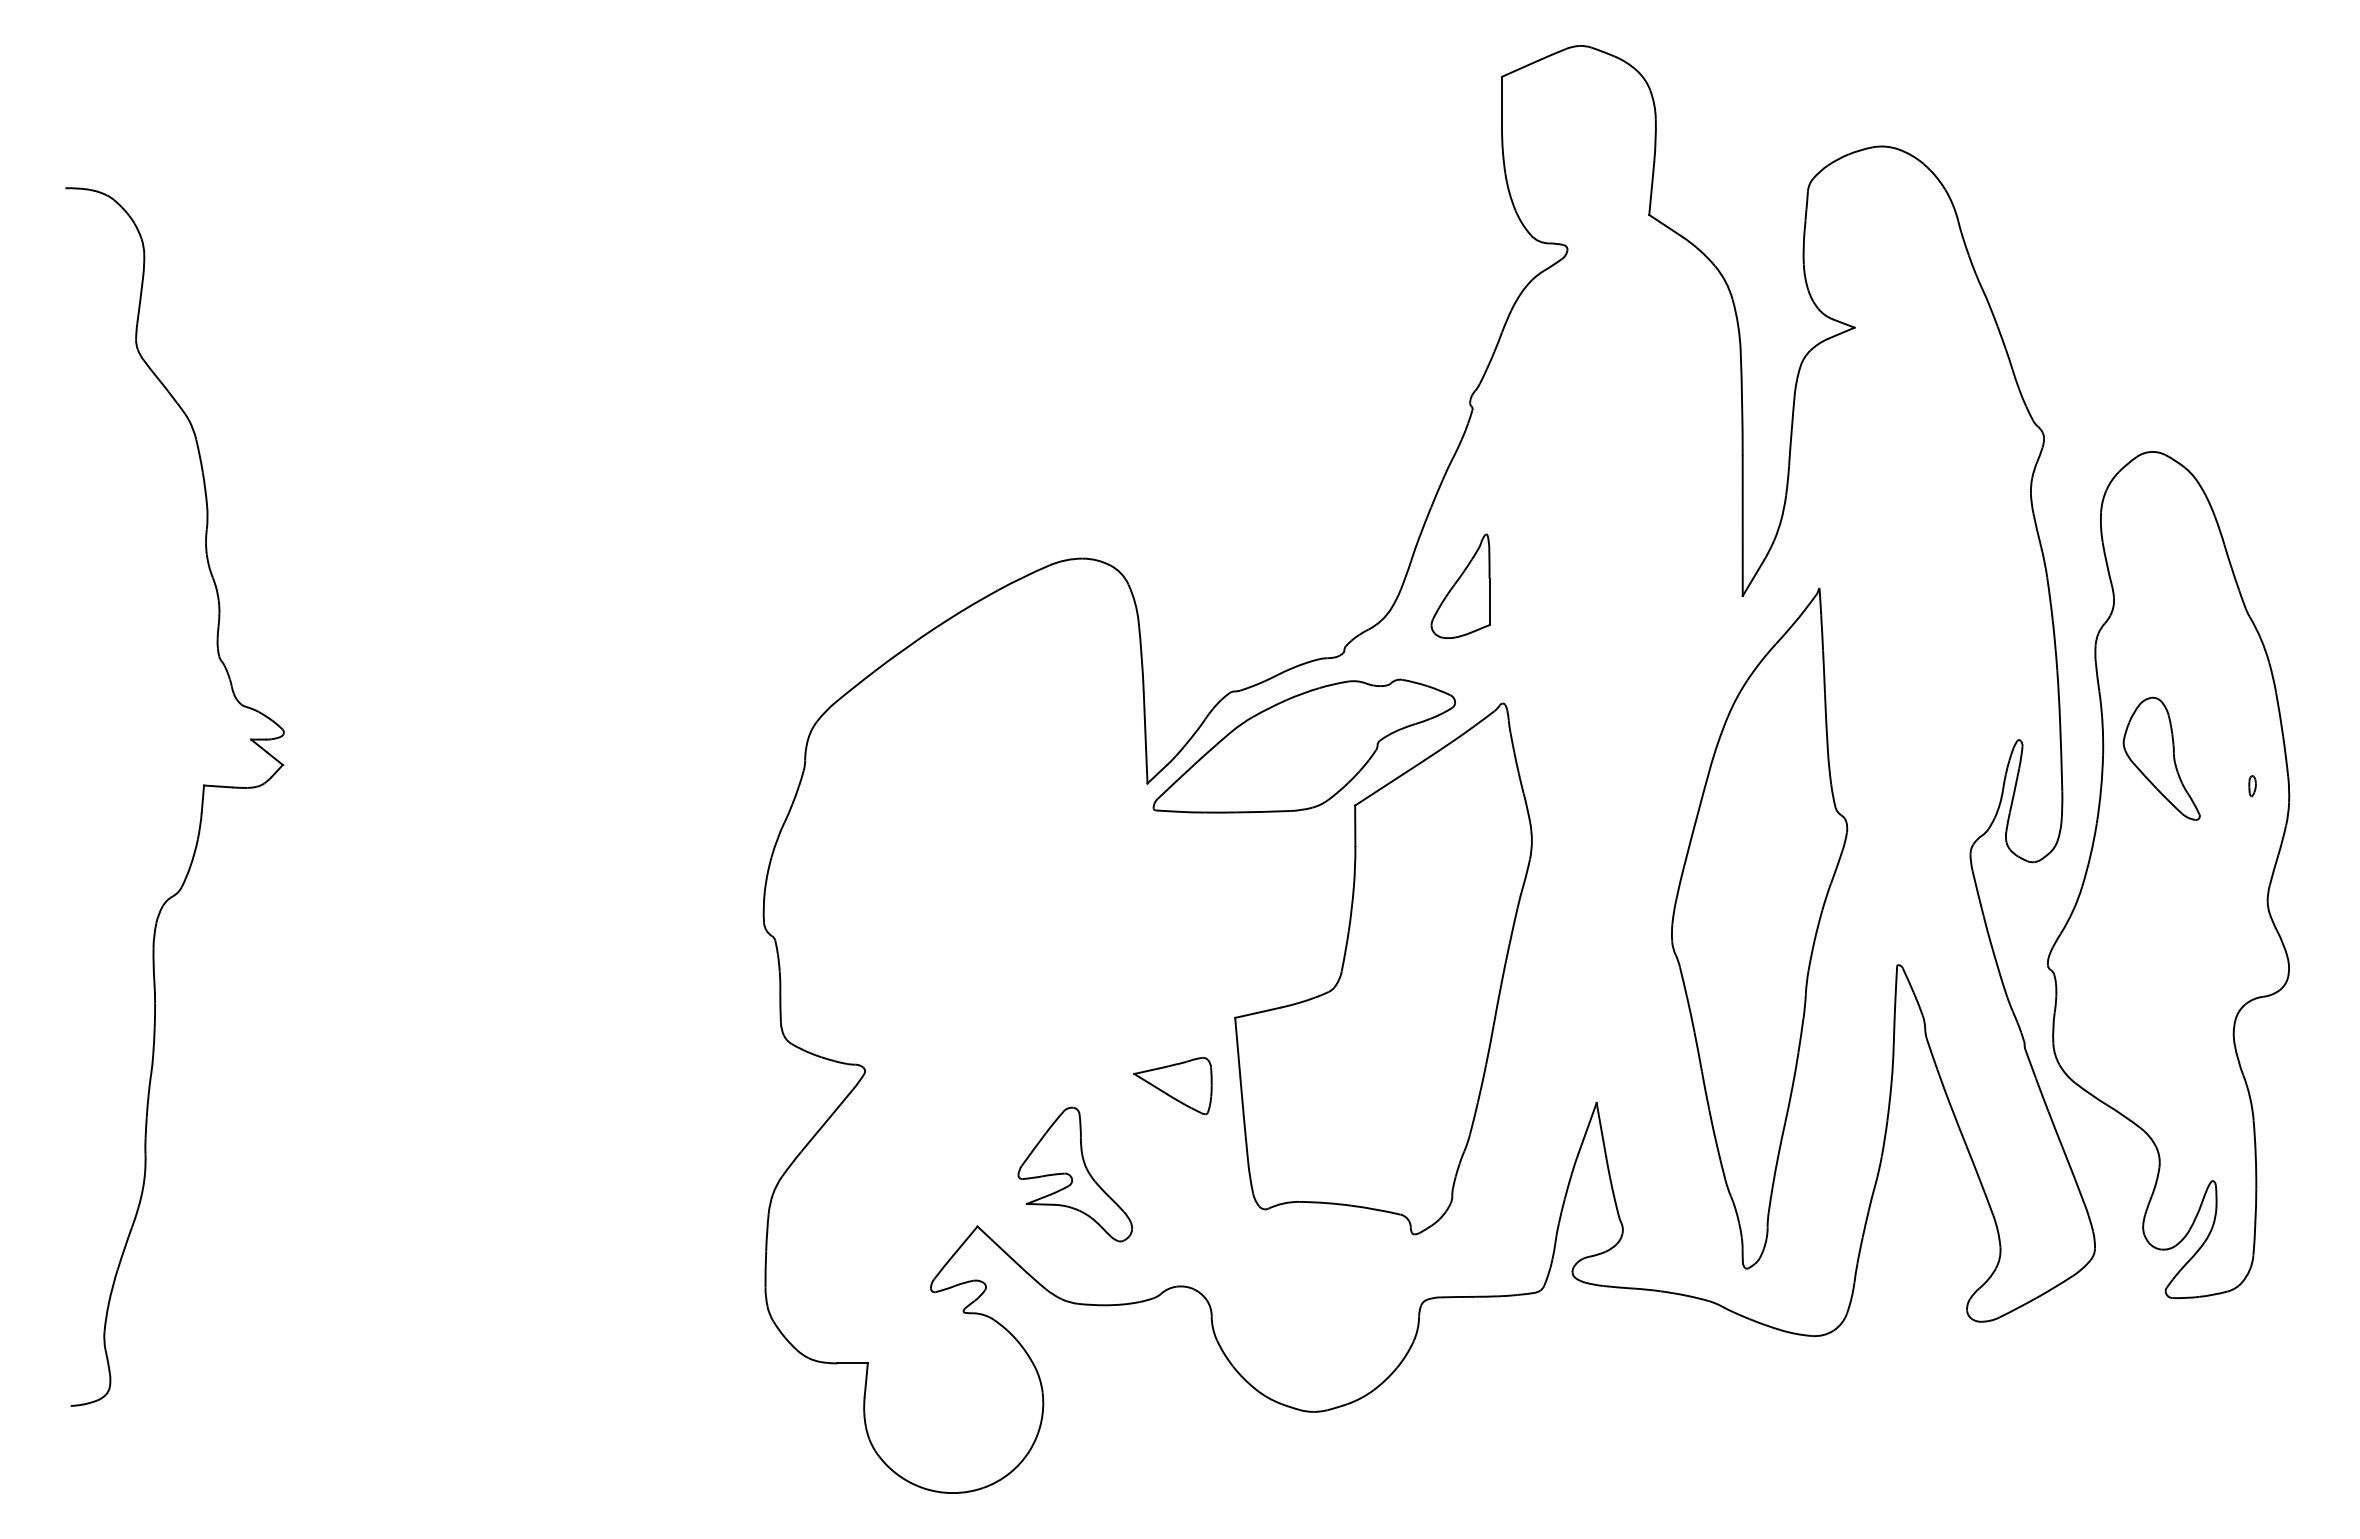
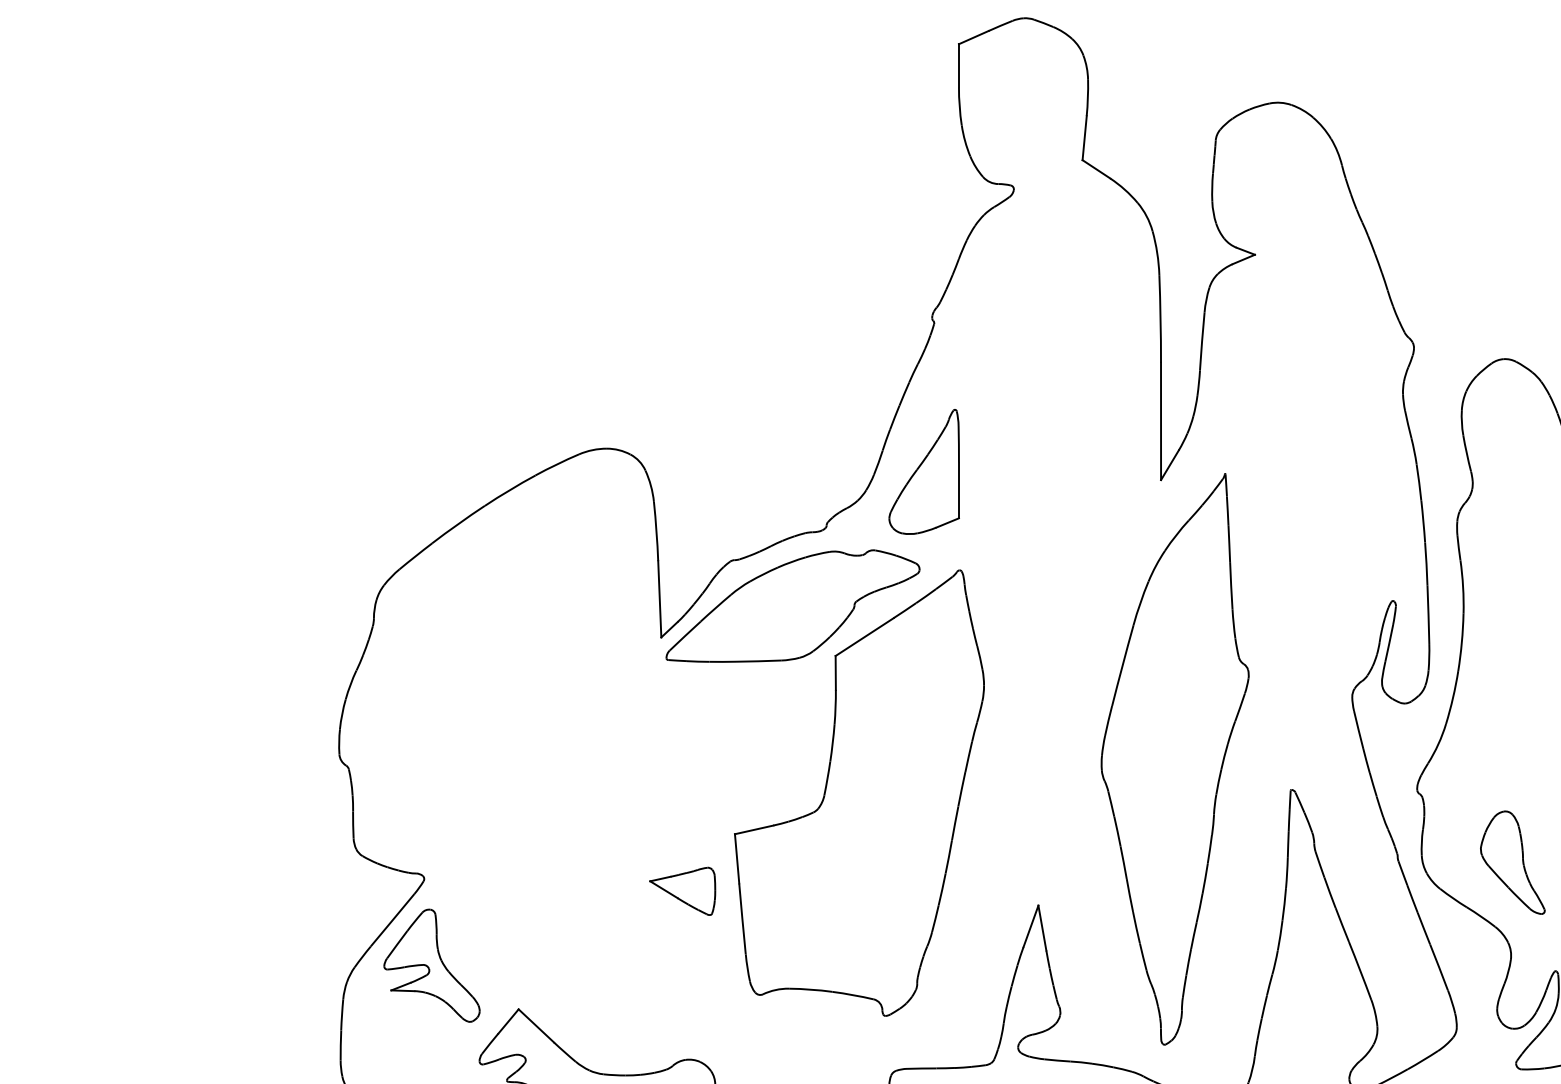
part: (1460, 586) -> (924, 472), size x1.43
part: (2161, 758) -> (1512, 862), moved
part: (1074, 1174) -> (431, 965), moved

